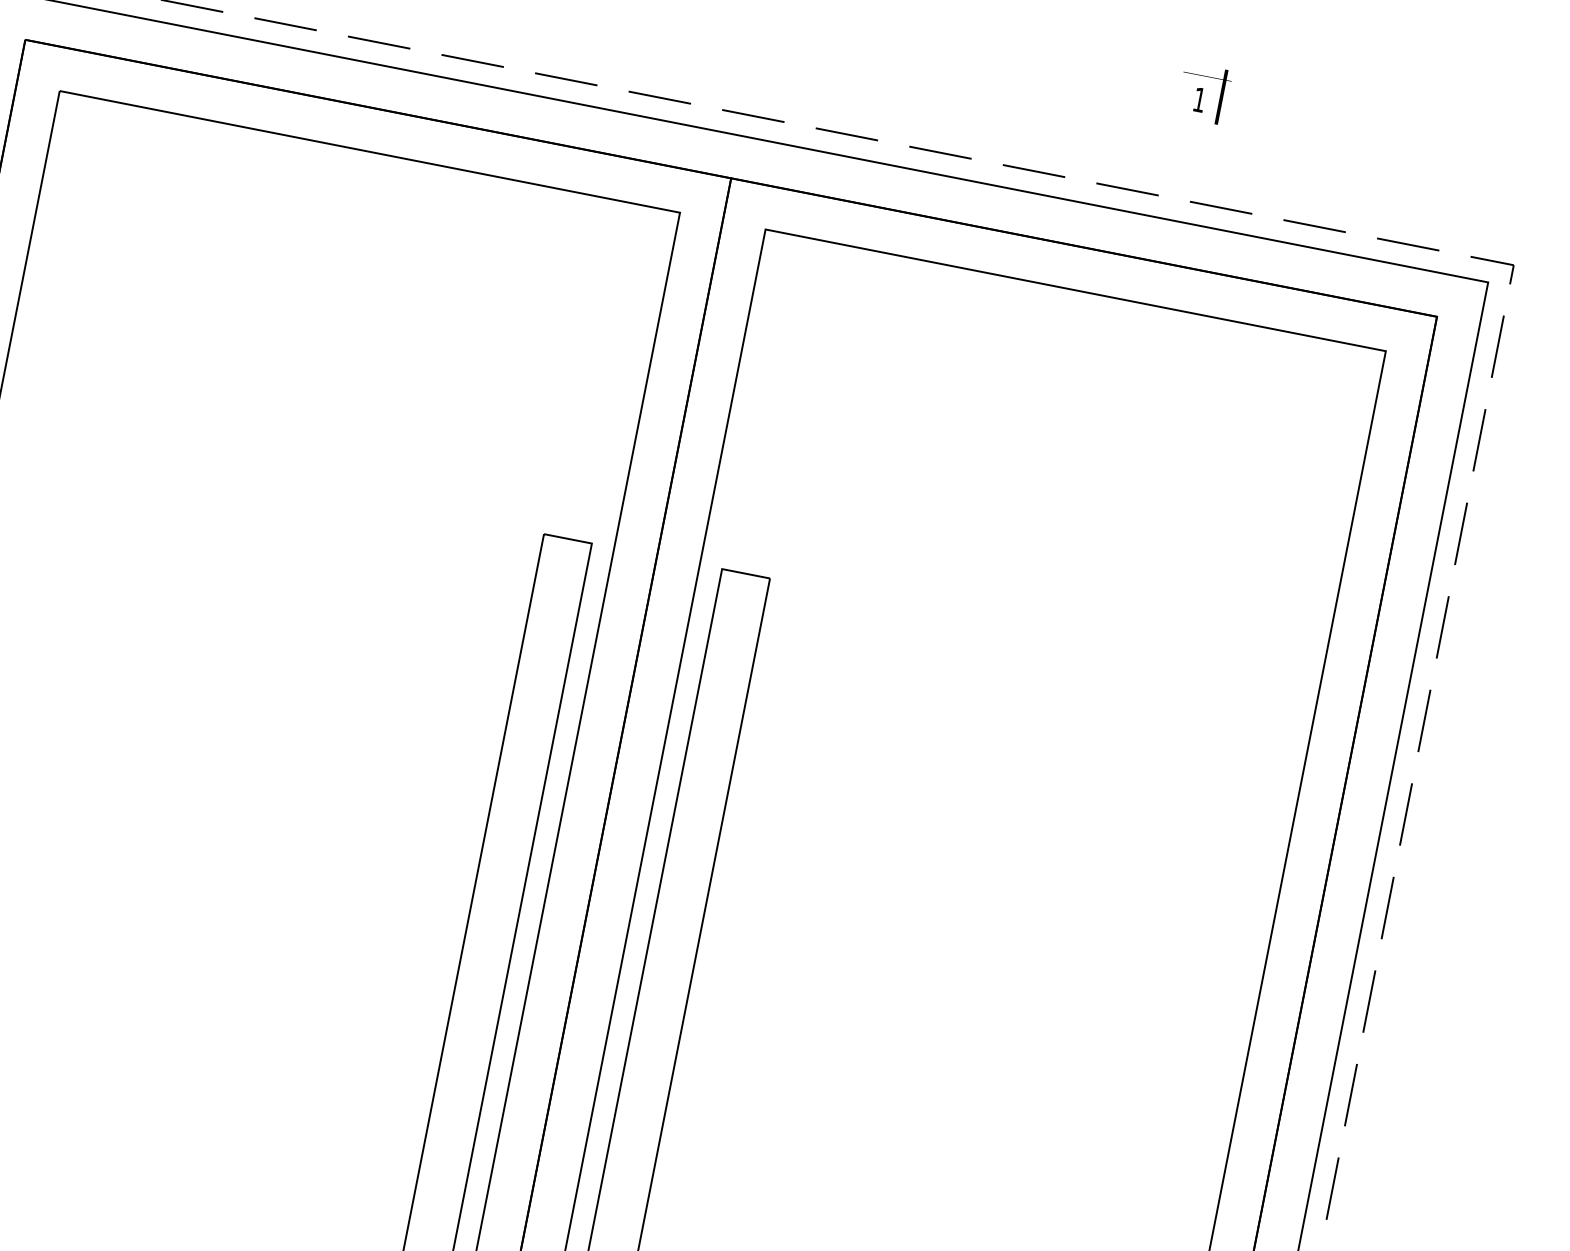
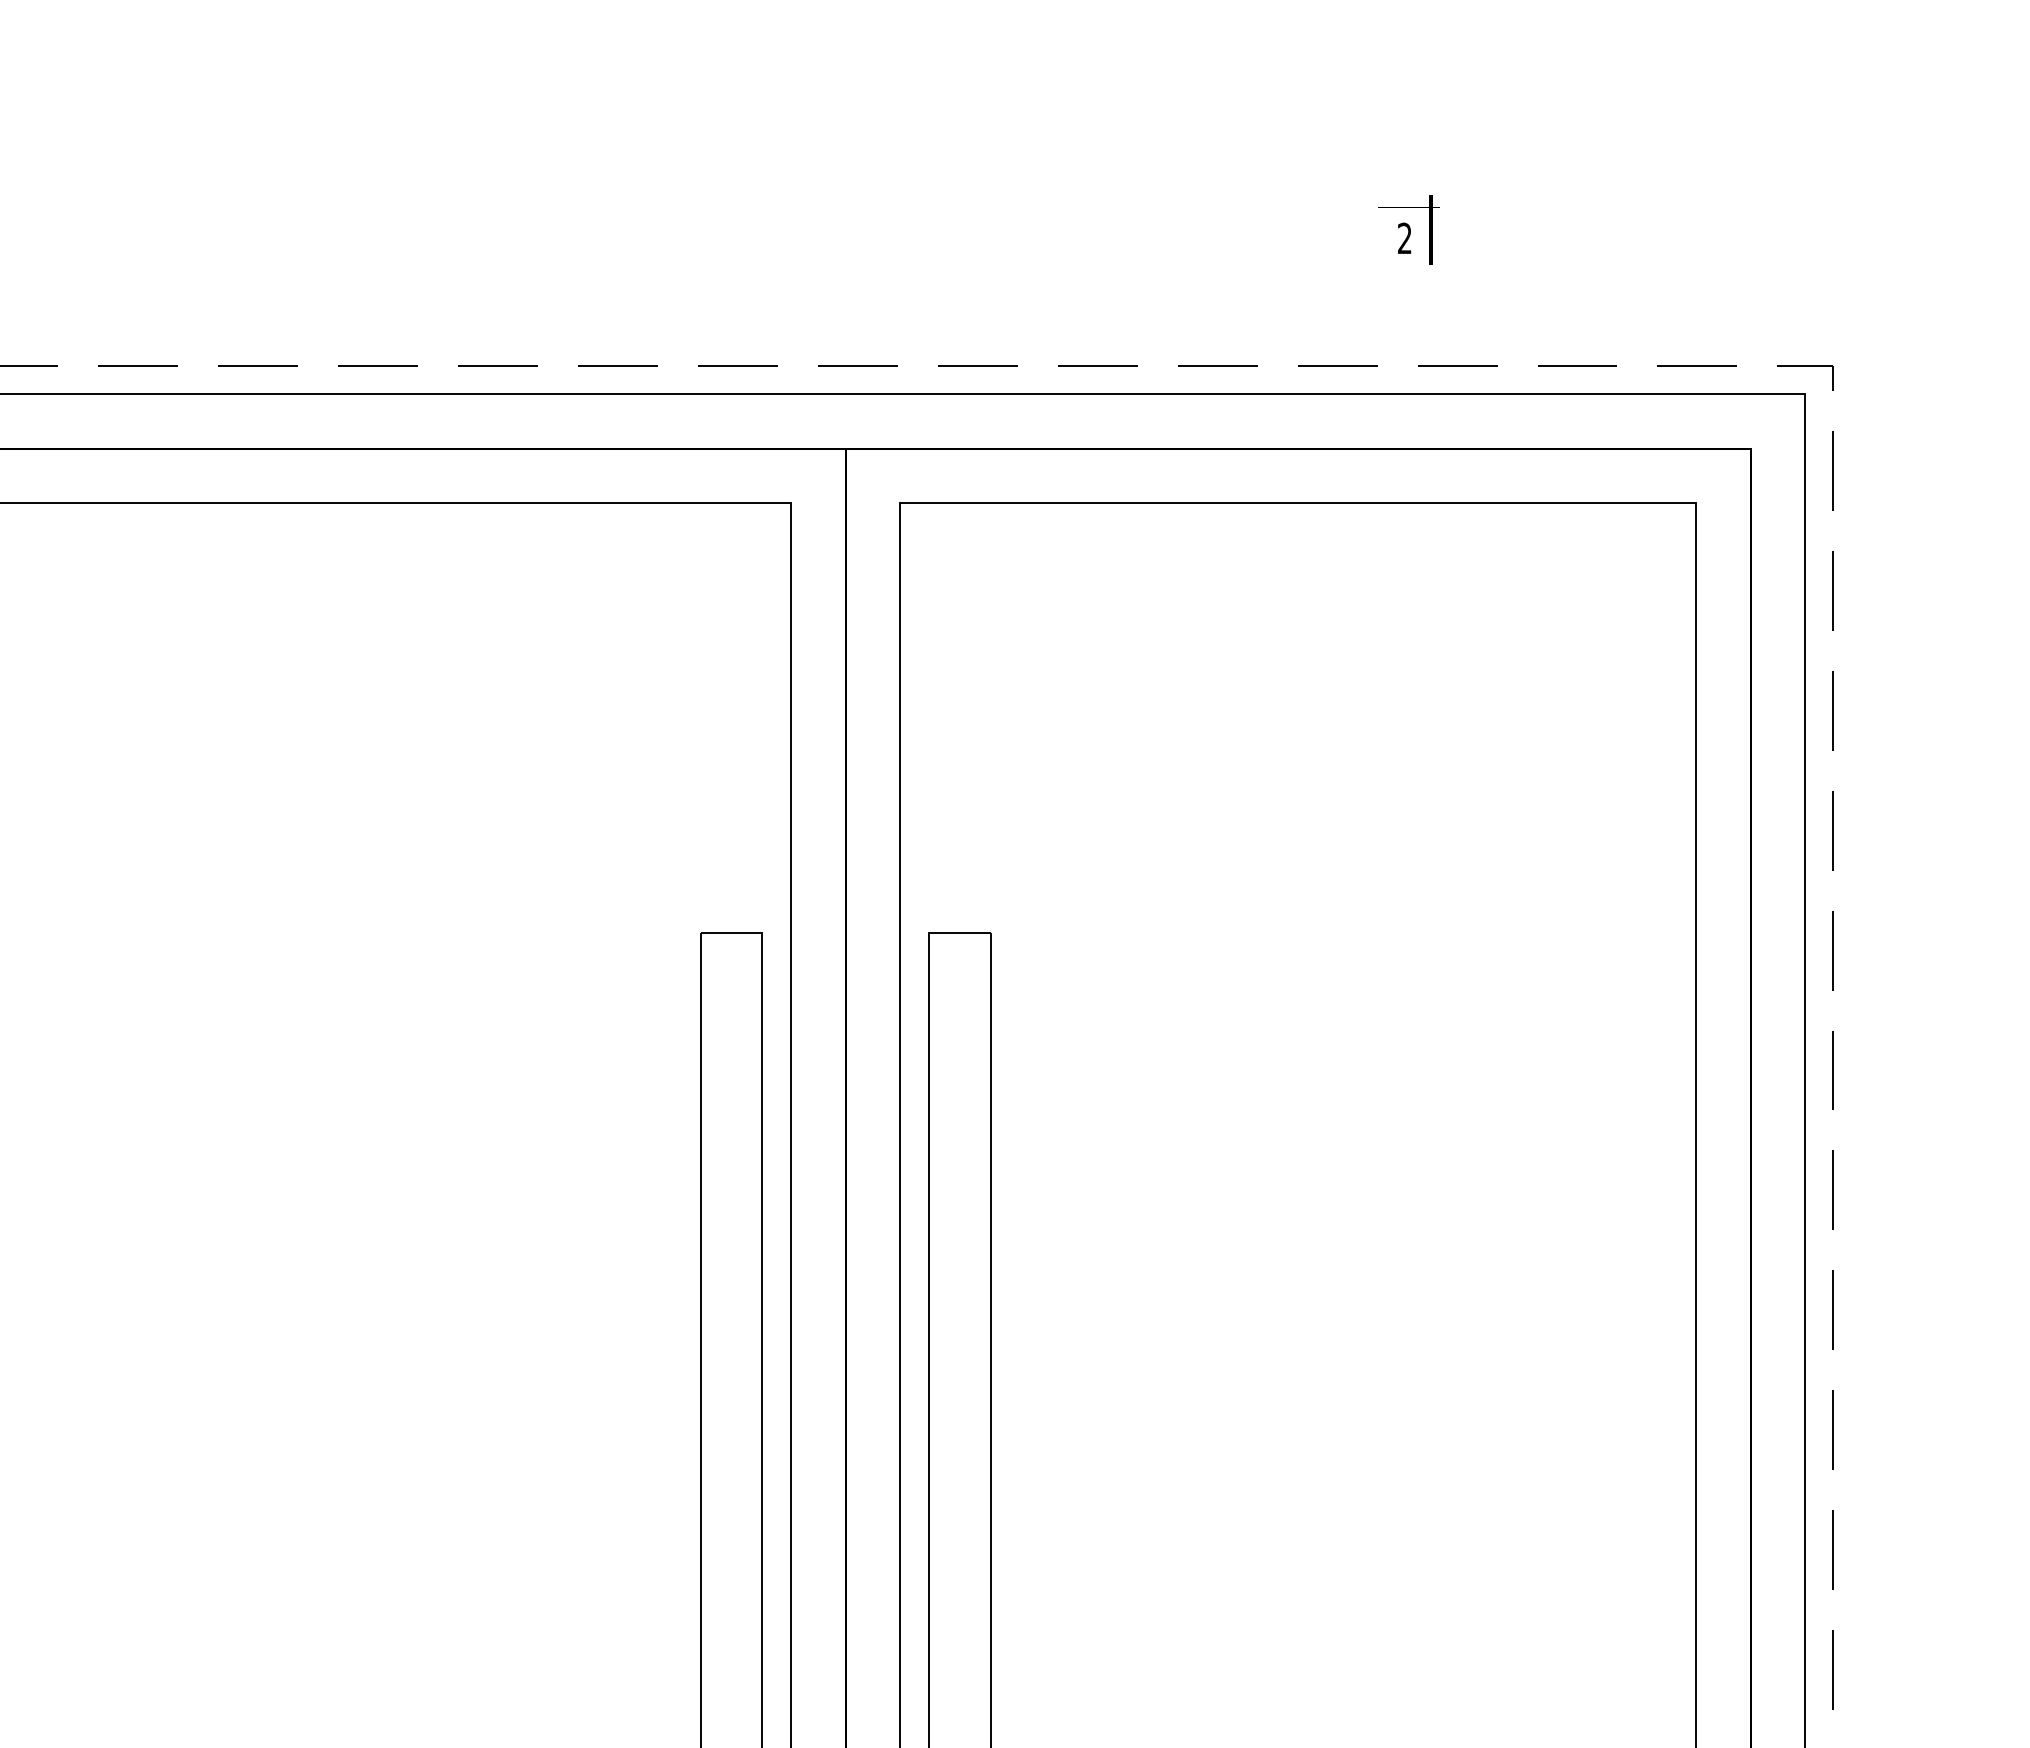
text: (1199, 99) -> (1404, 237), 1 -> 2

